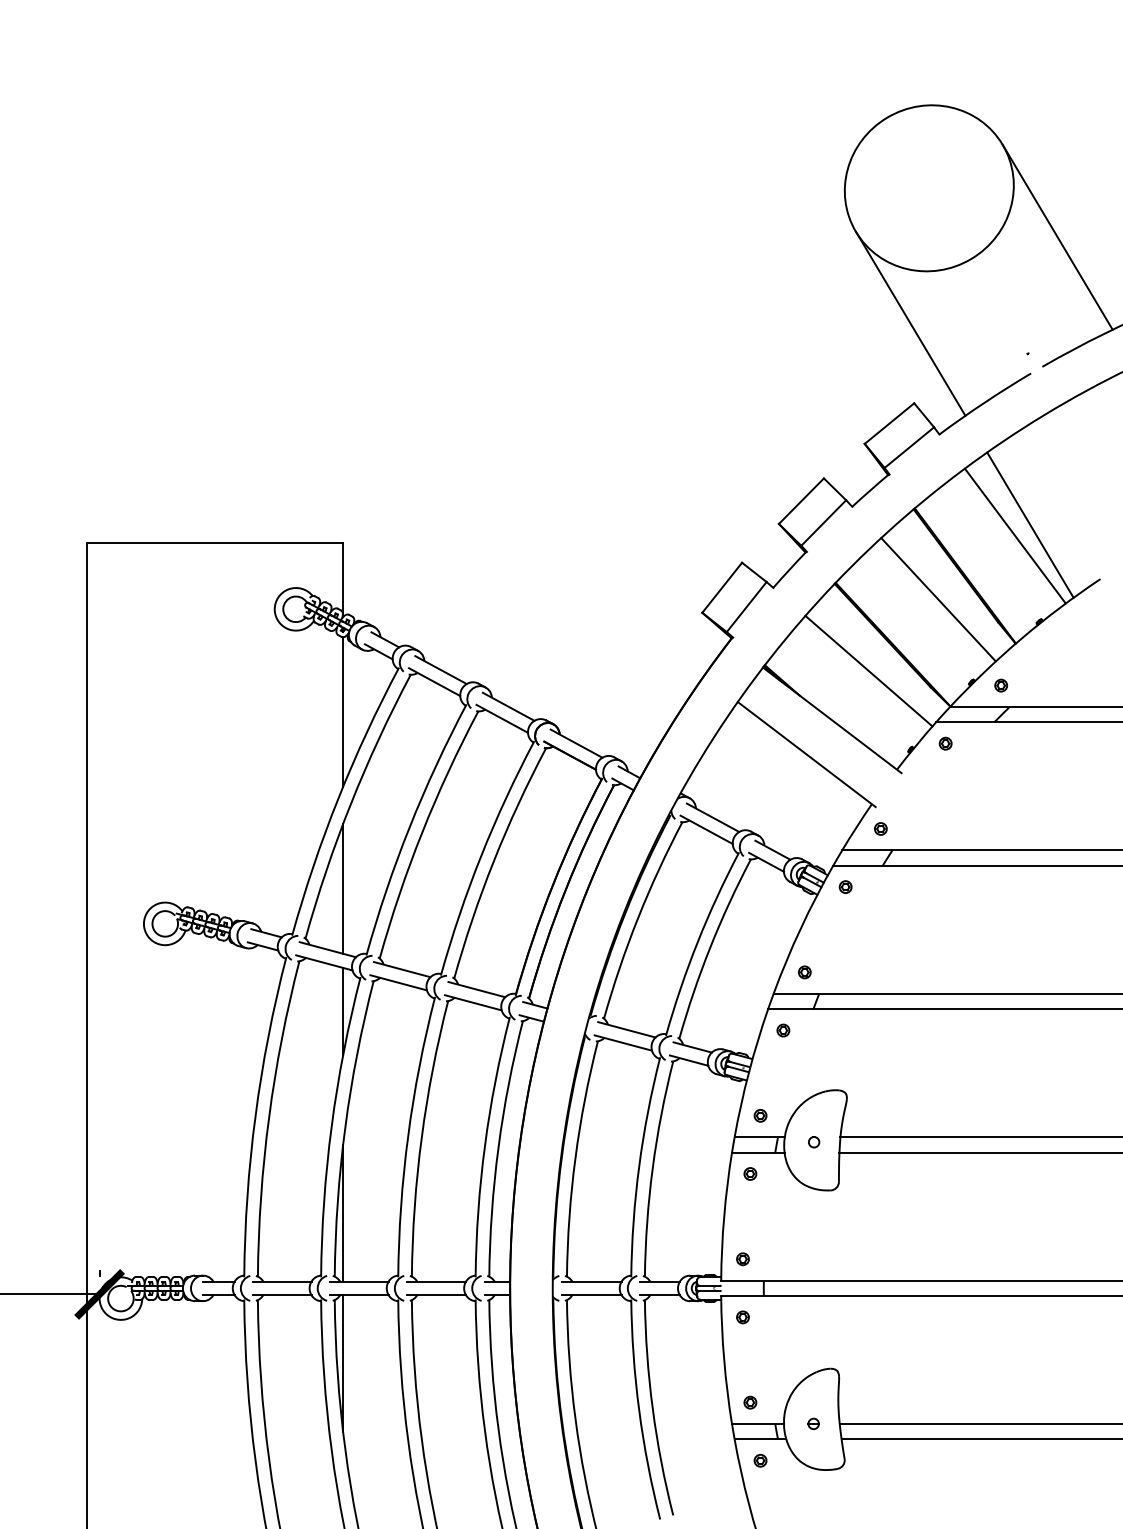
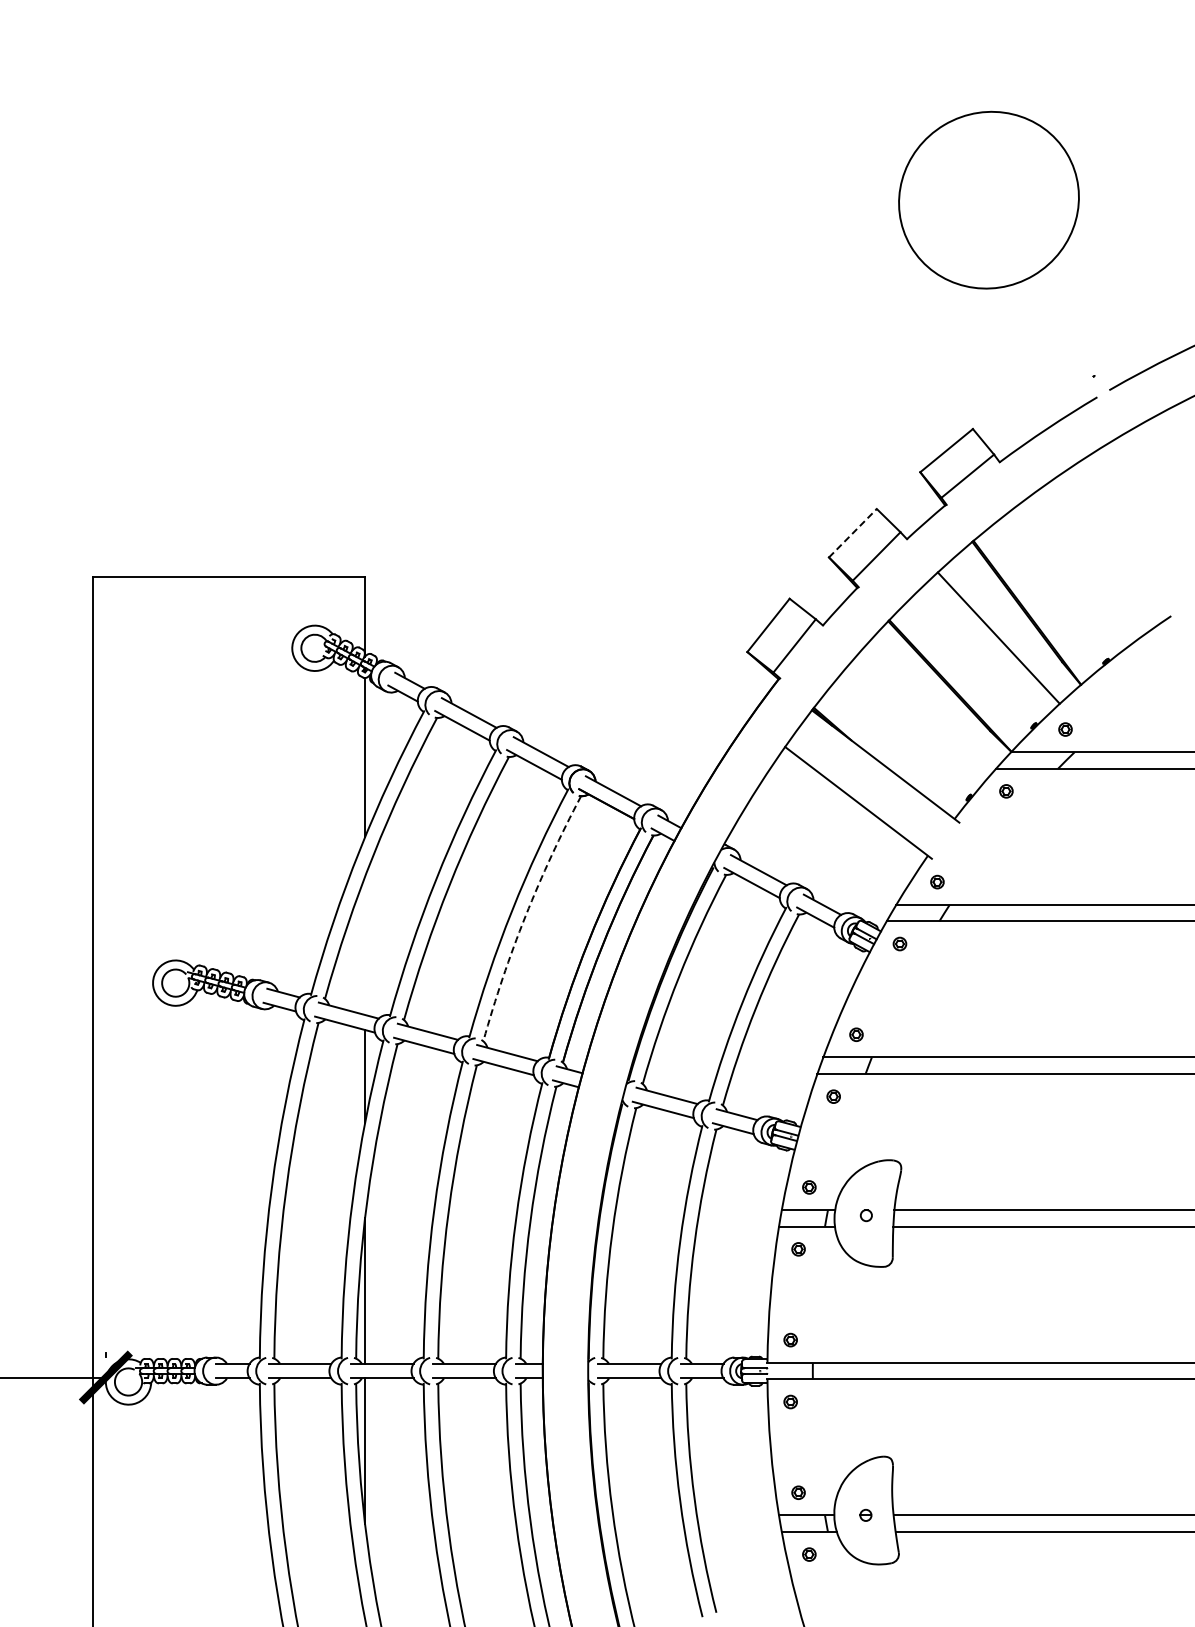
line: (1057, 236) -> (1125, 251), removed
line: (910, 323) -> (969, 344), removed
line: (802, 500) -> (853, 532), solid -> dashed
line: (1030, 524) -> (1096, 558), removed
line: (1015, 536) -> (1080, 570), removed
line: (868, 670) -> (924, 713), removed
arc: (493, 861) -> (525, 916), solid -> dashed
line: (343, 888) -> (365, 945), removed

